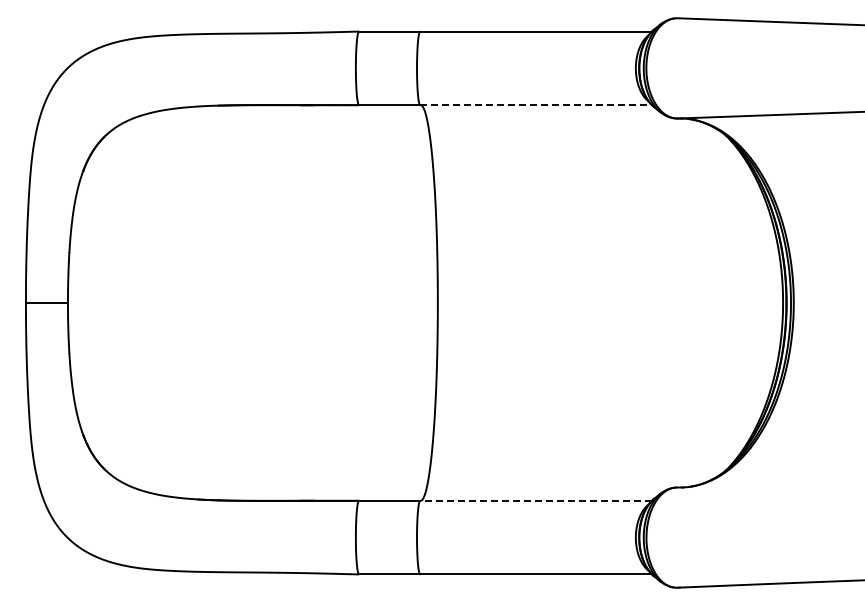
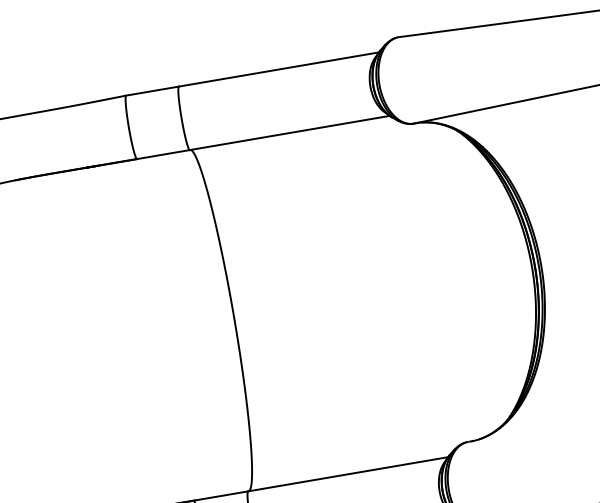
line: (536, 105) -> (290, 133), dashed -> solid
line: (536, 500) -> (348, 473), dashed -> solid

